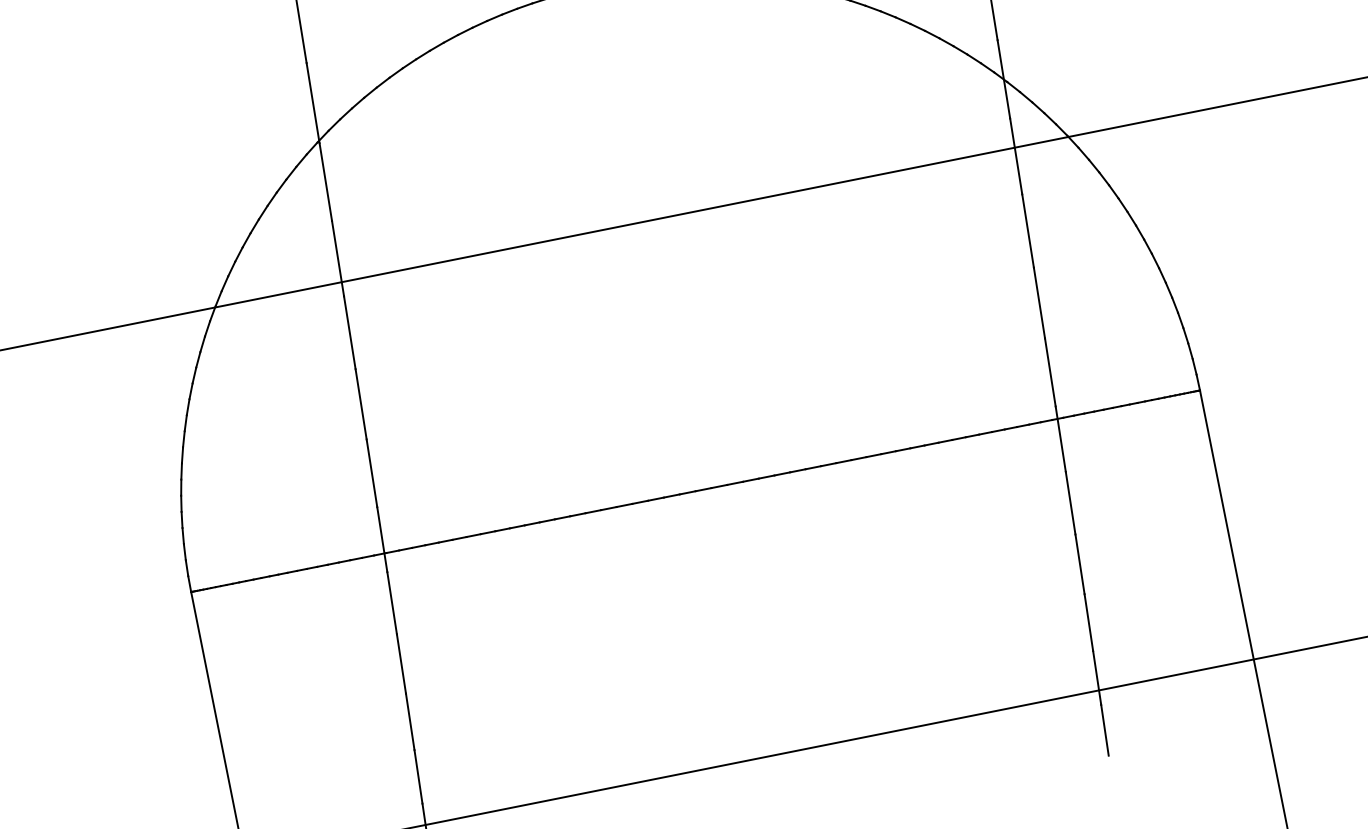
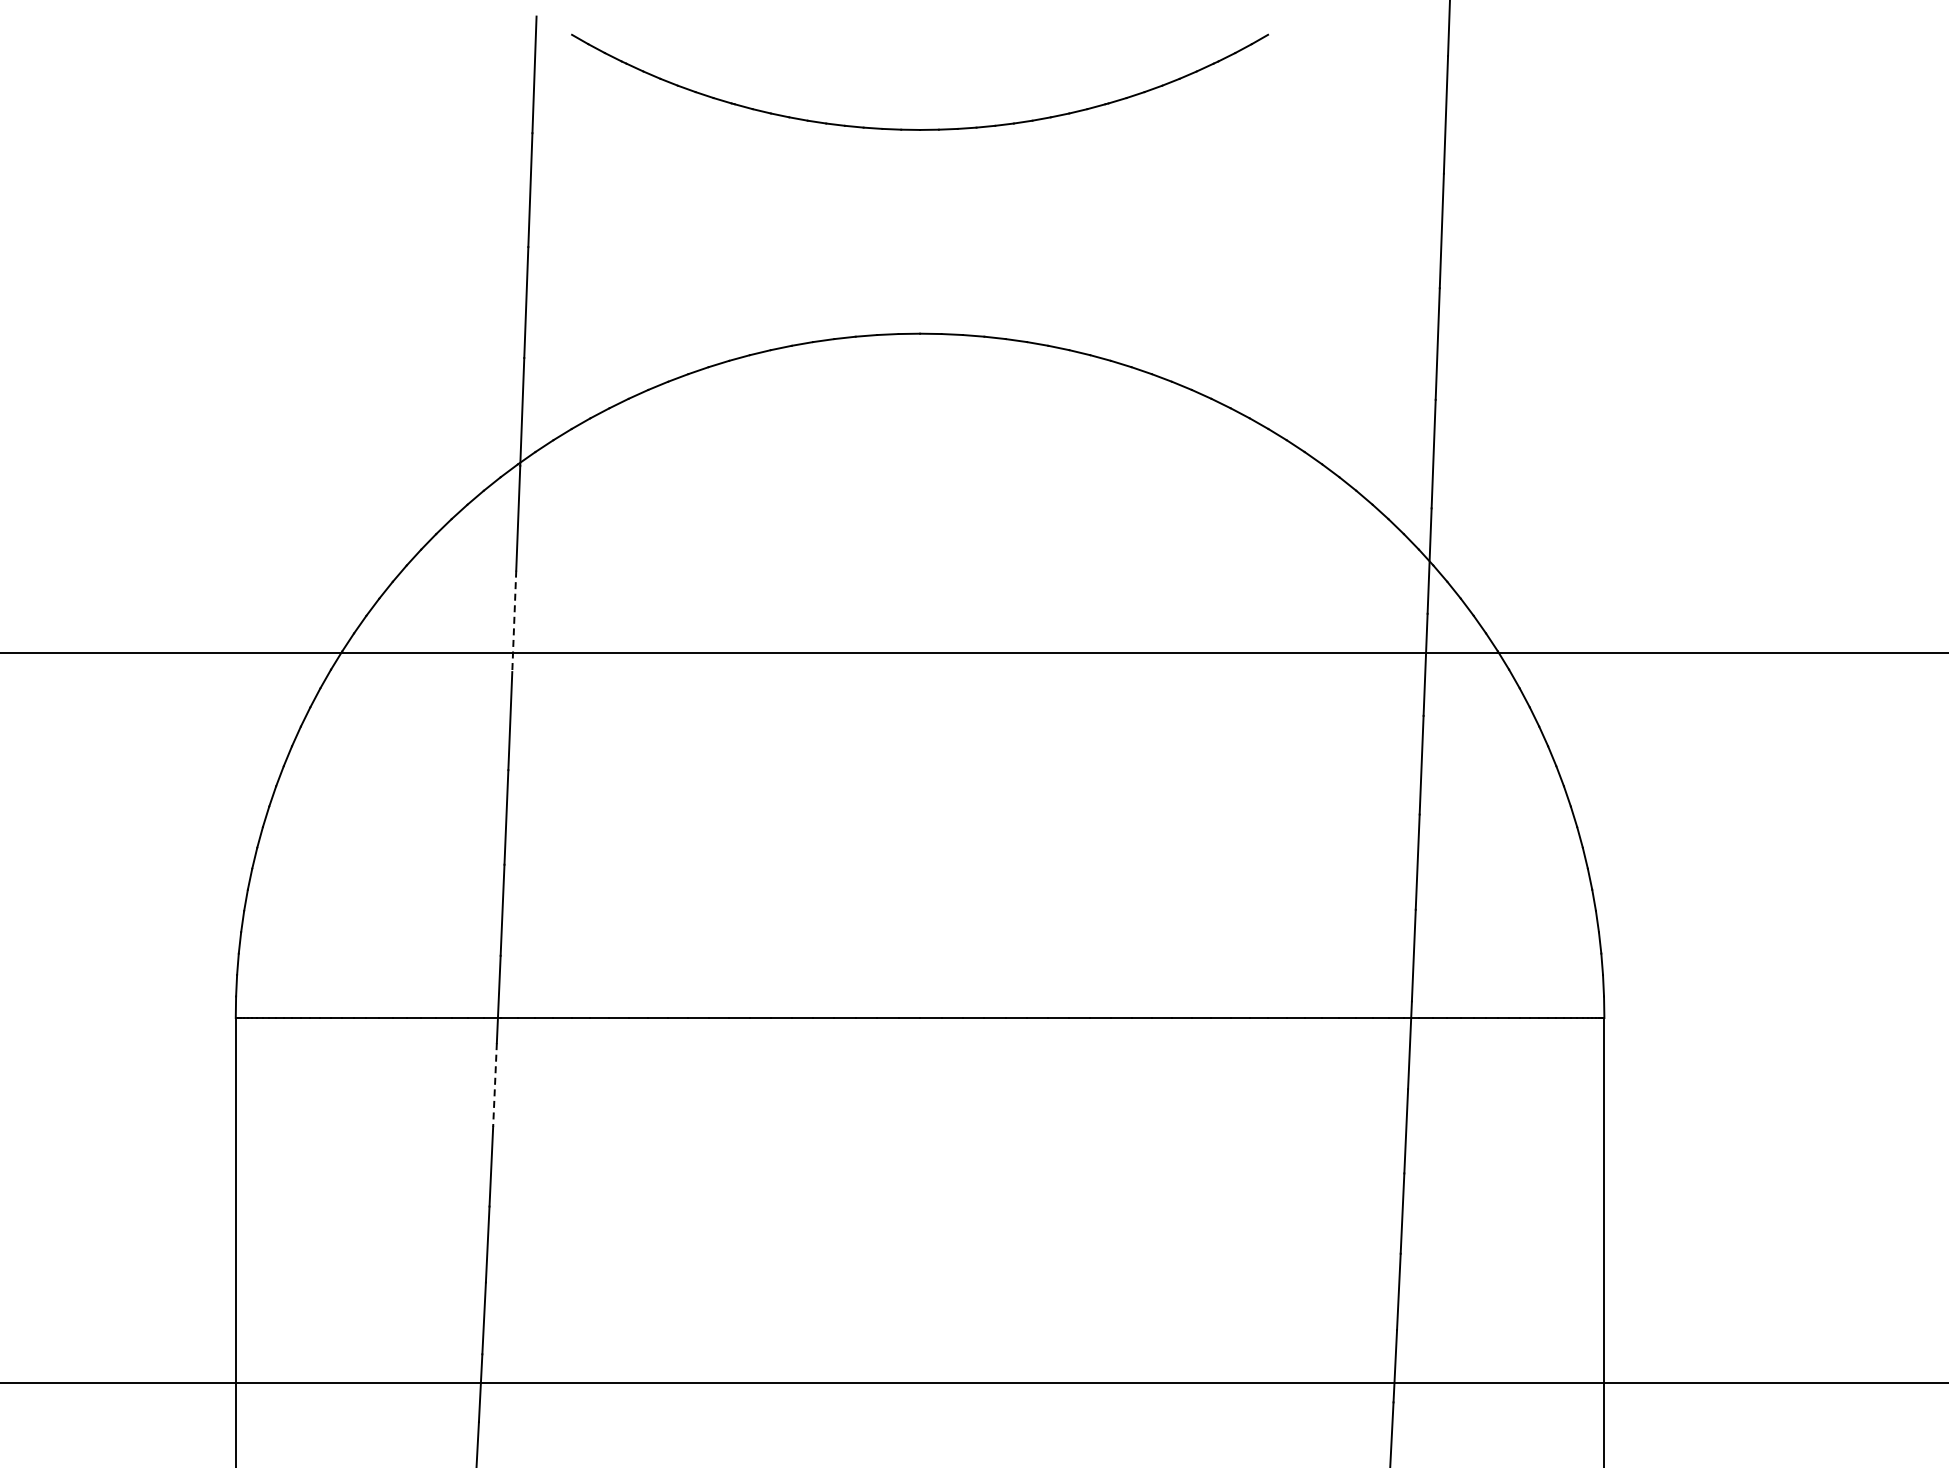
line: (338, 258) -> (514, 621), solid -> dashed
line: (392, 602) -> (495, 1084), solid -> dashed

